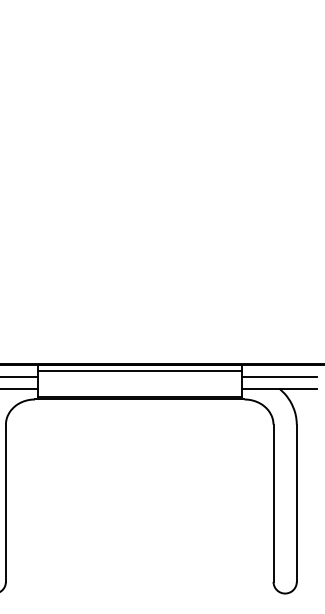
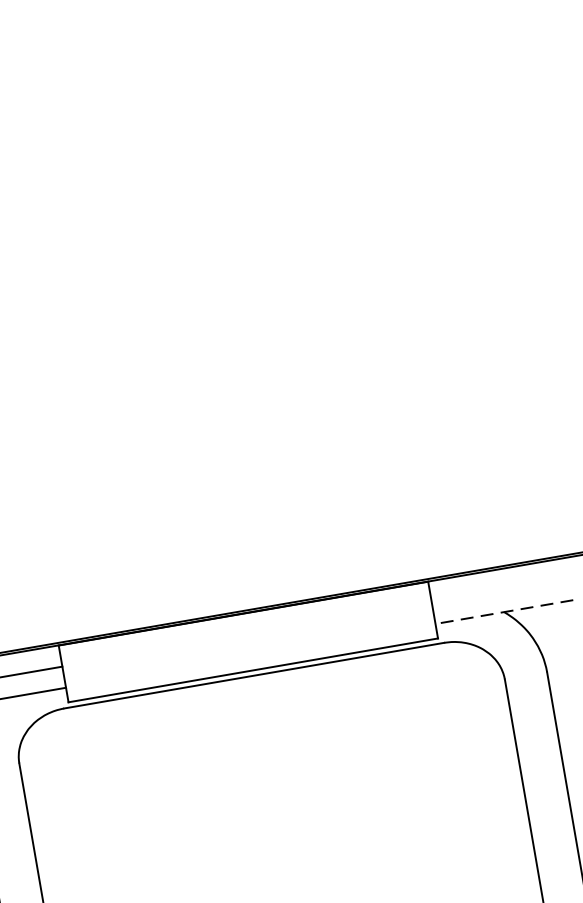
line: (139, 371) -> (245, 624), removed
line: (279, 376) -> (500, 590), removed
line: (279, 388) -> (504, 611), solid -> dashed

